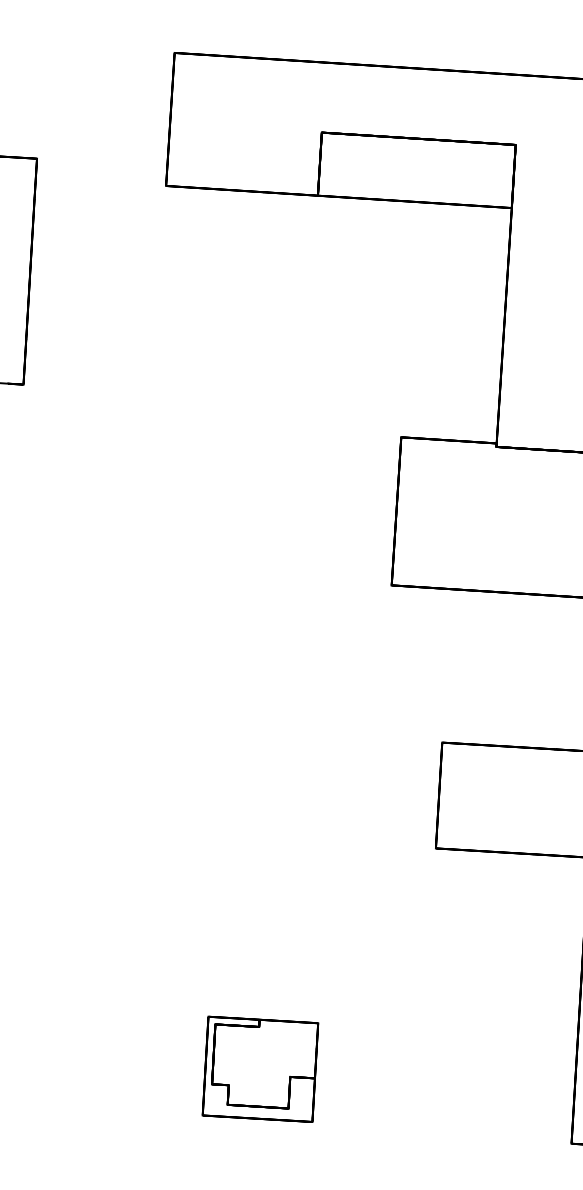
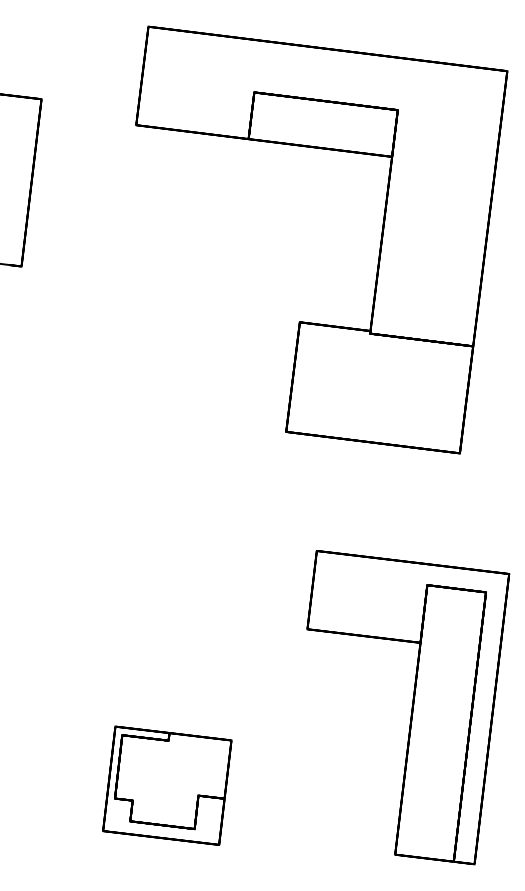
part: (260, 1069) -> (167, 785), size x1.43

